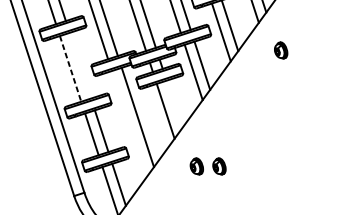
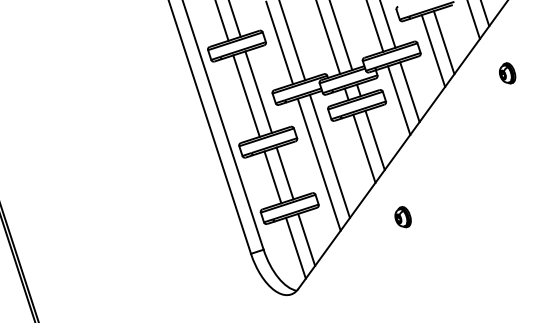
line: (80, 65) -> (258, 91), added
line: (70, 69) -> (246, 96), dashed -> solid
line: (173, 104) -> (374, 140), added
line: (128, 124) -> (318, 164), added
part: (218, 166) -> (430, 217), removed

